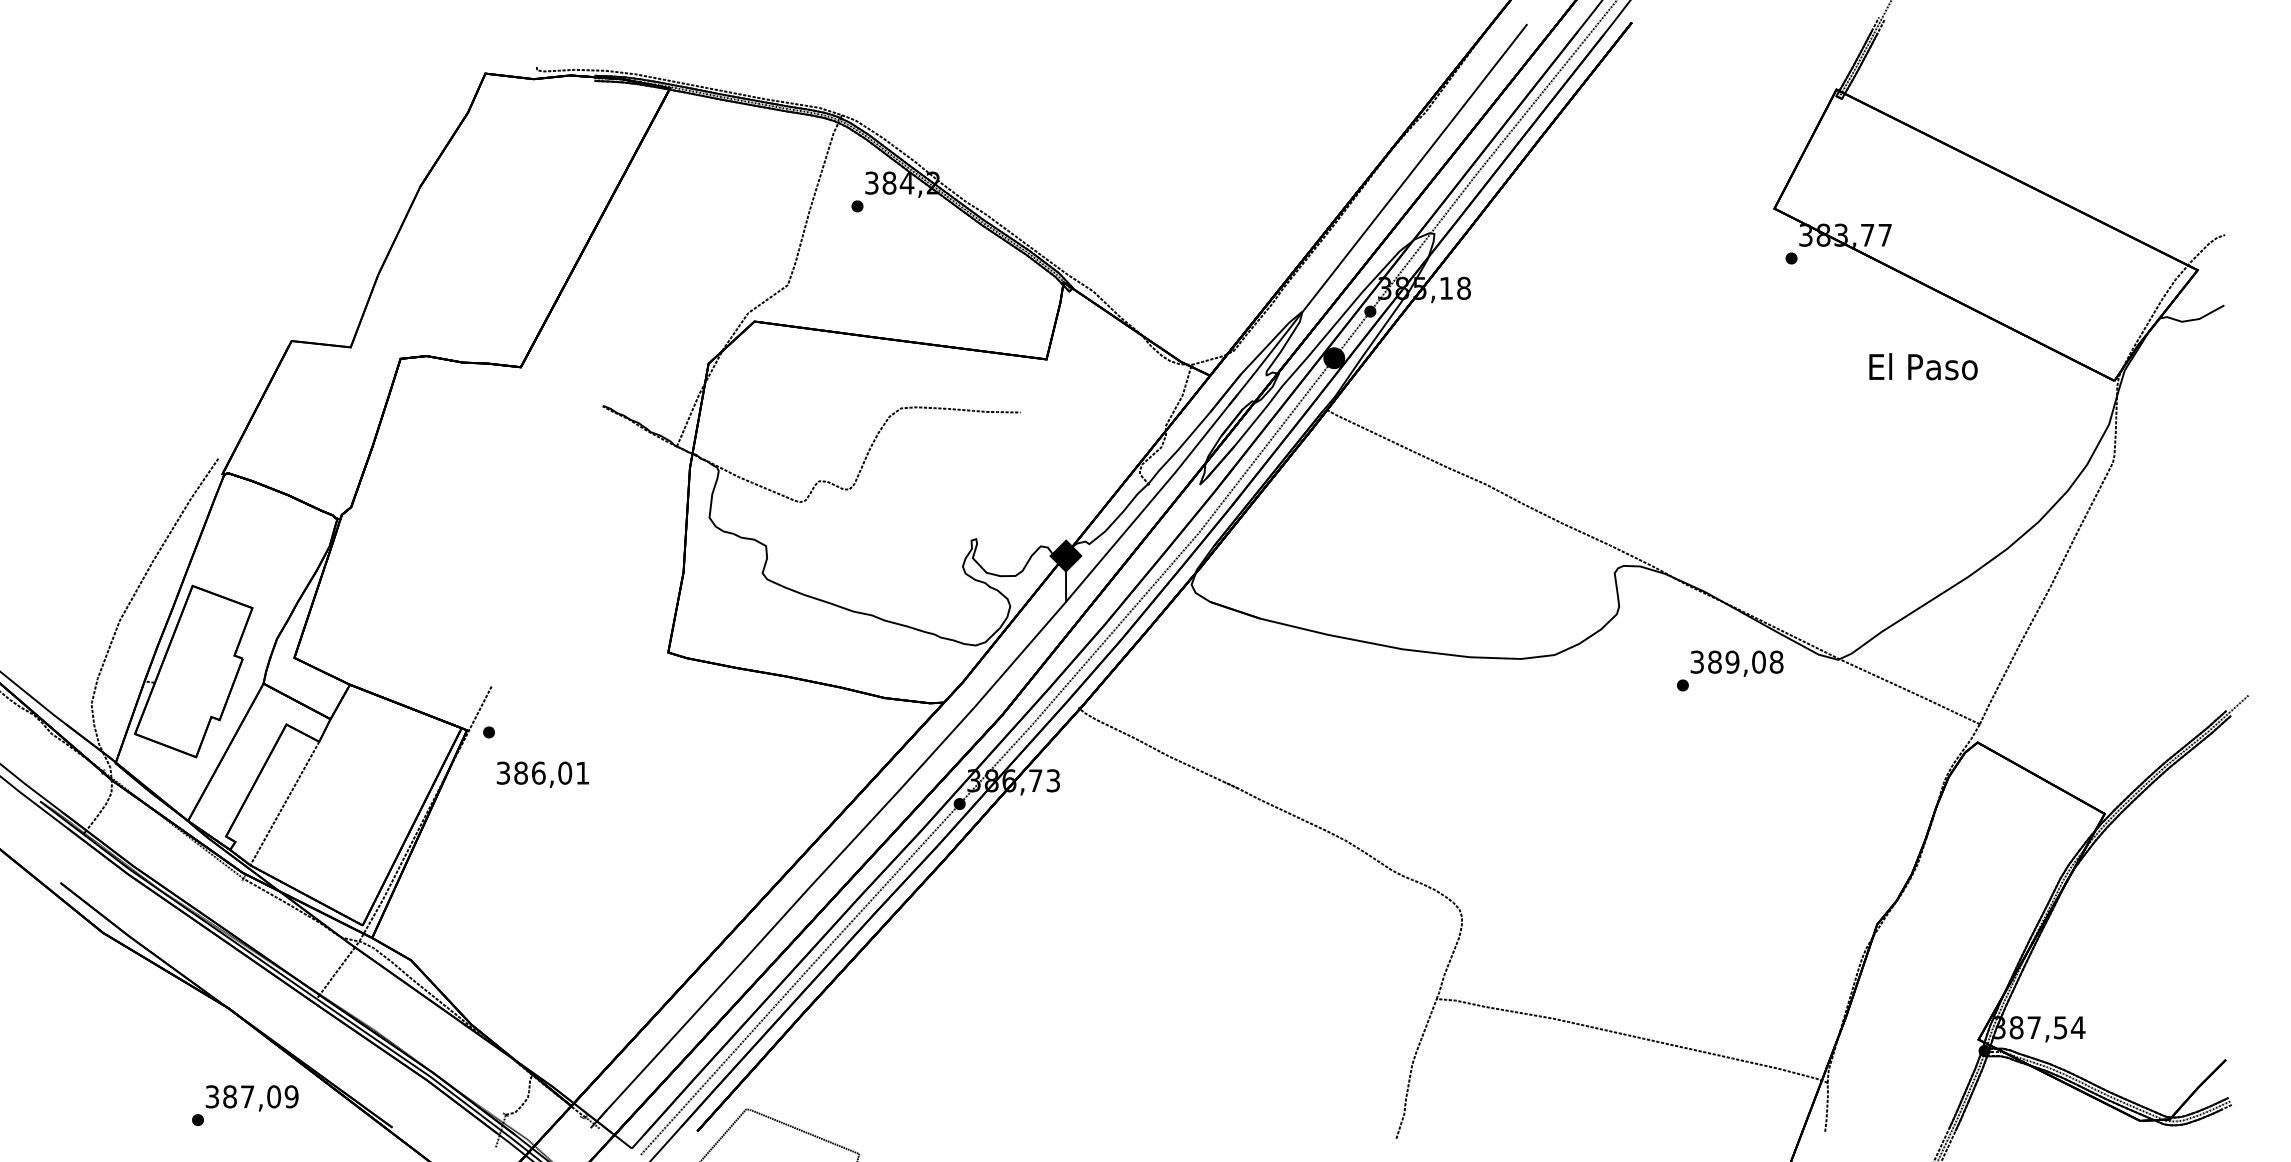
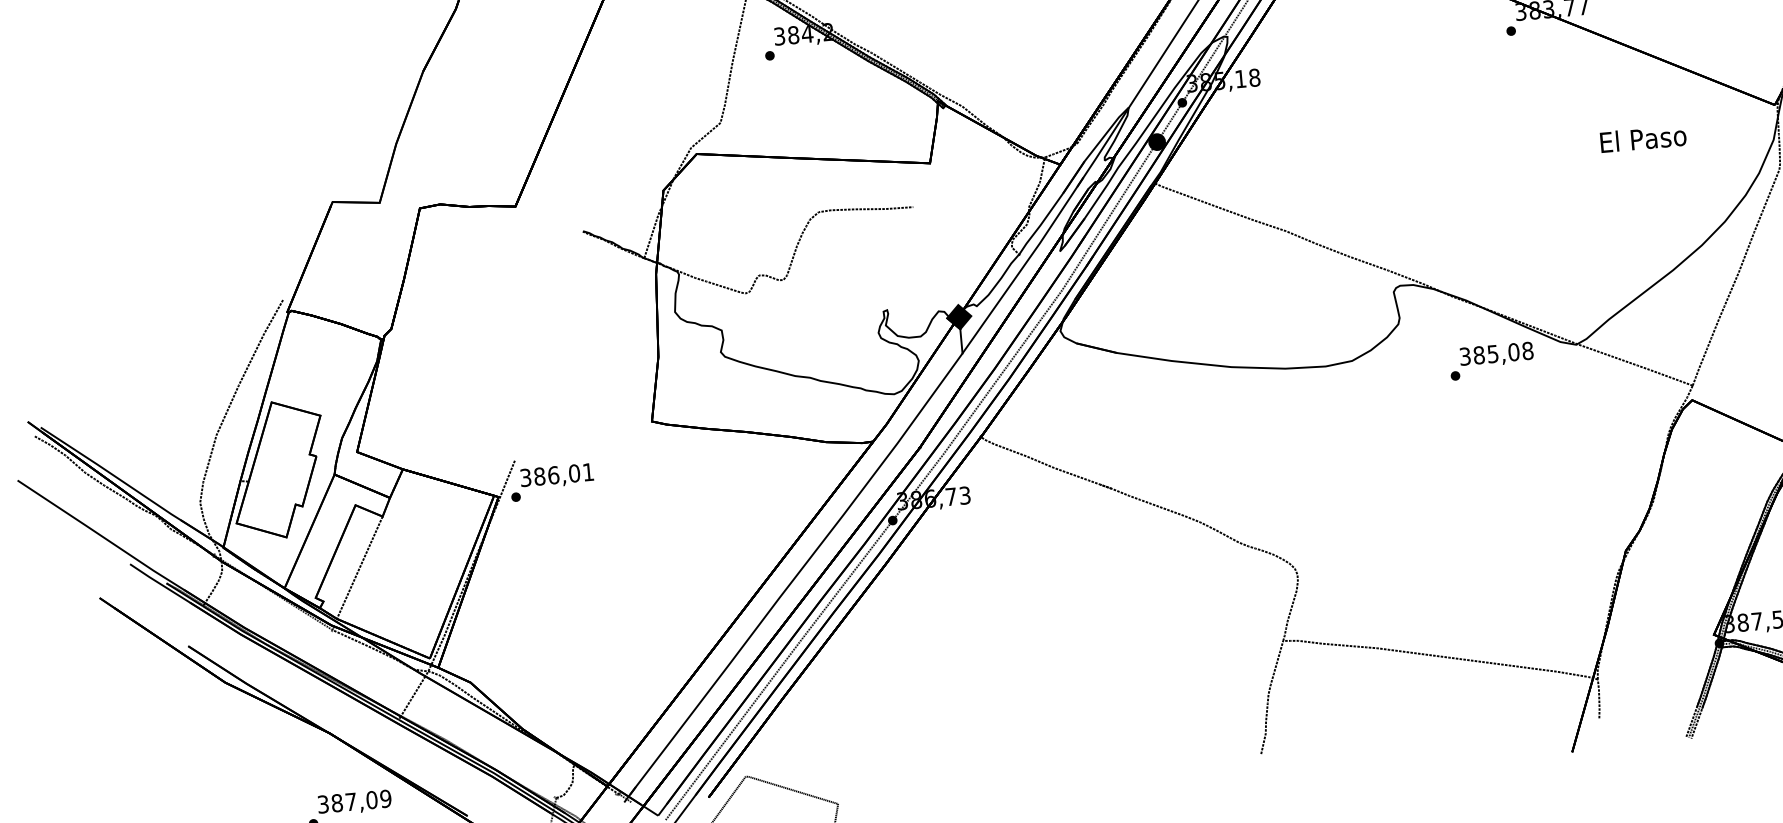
text: (1923, 366) -> (1643, 138), moved
text: (1732, 661) -> (1492, 353), 389,08 -> 385,08
text: (542, 774) -> (556, 476), moved

